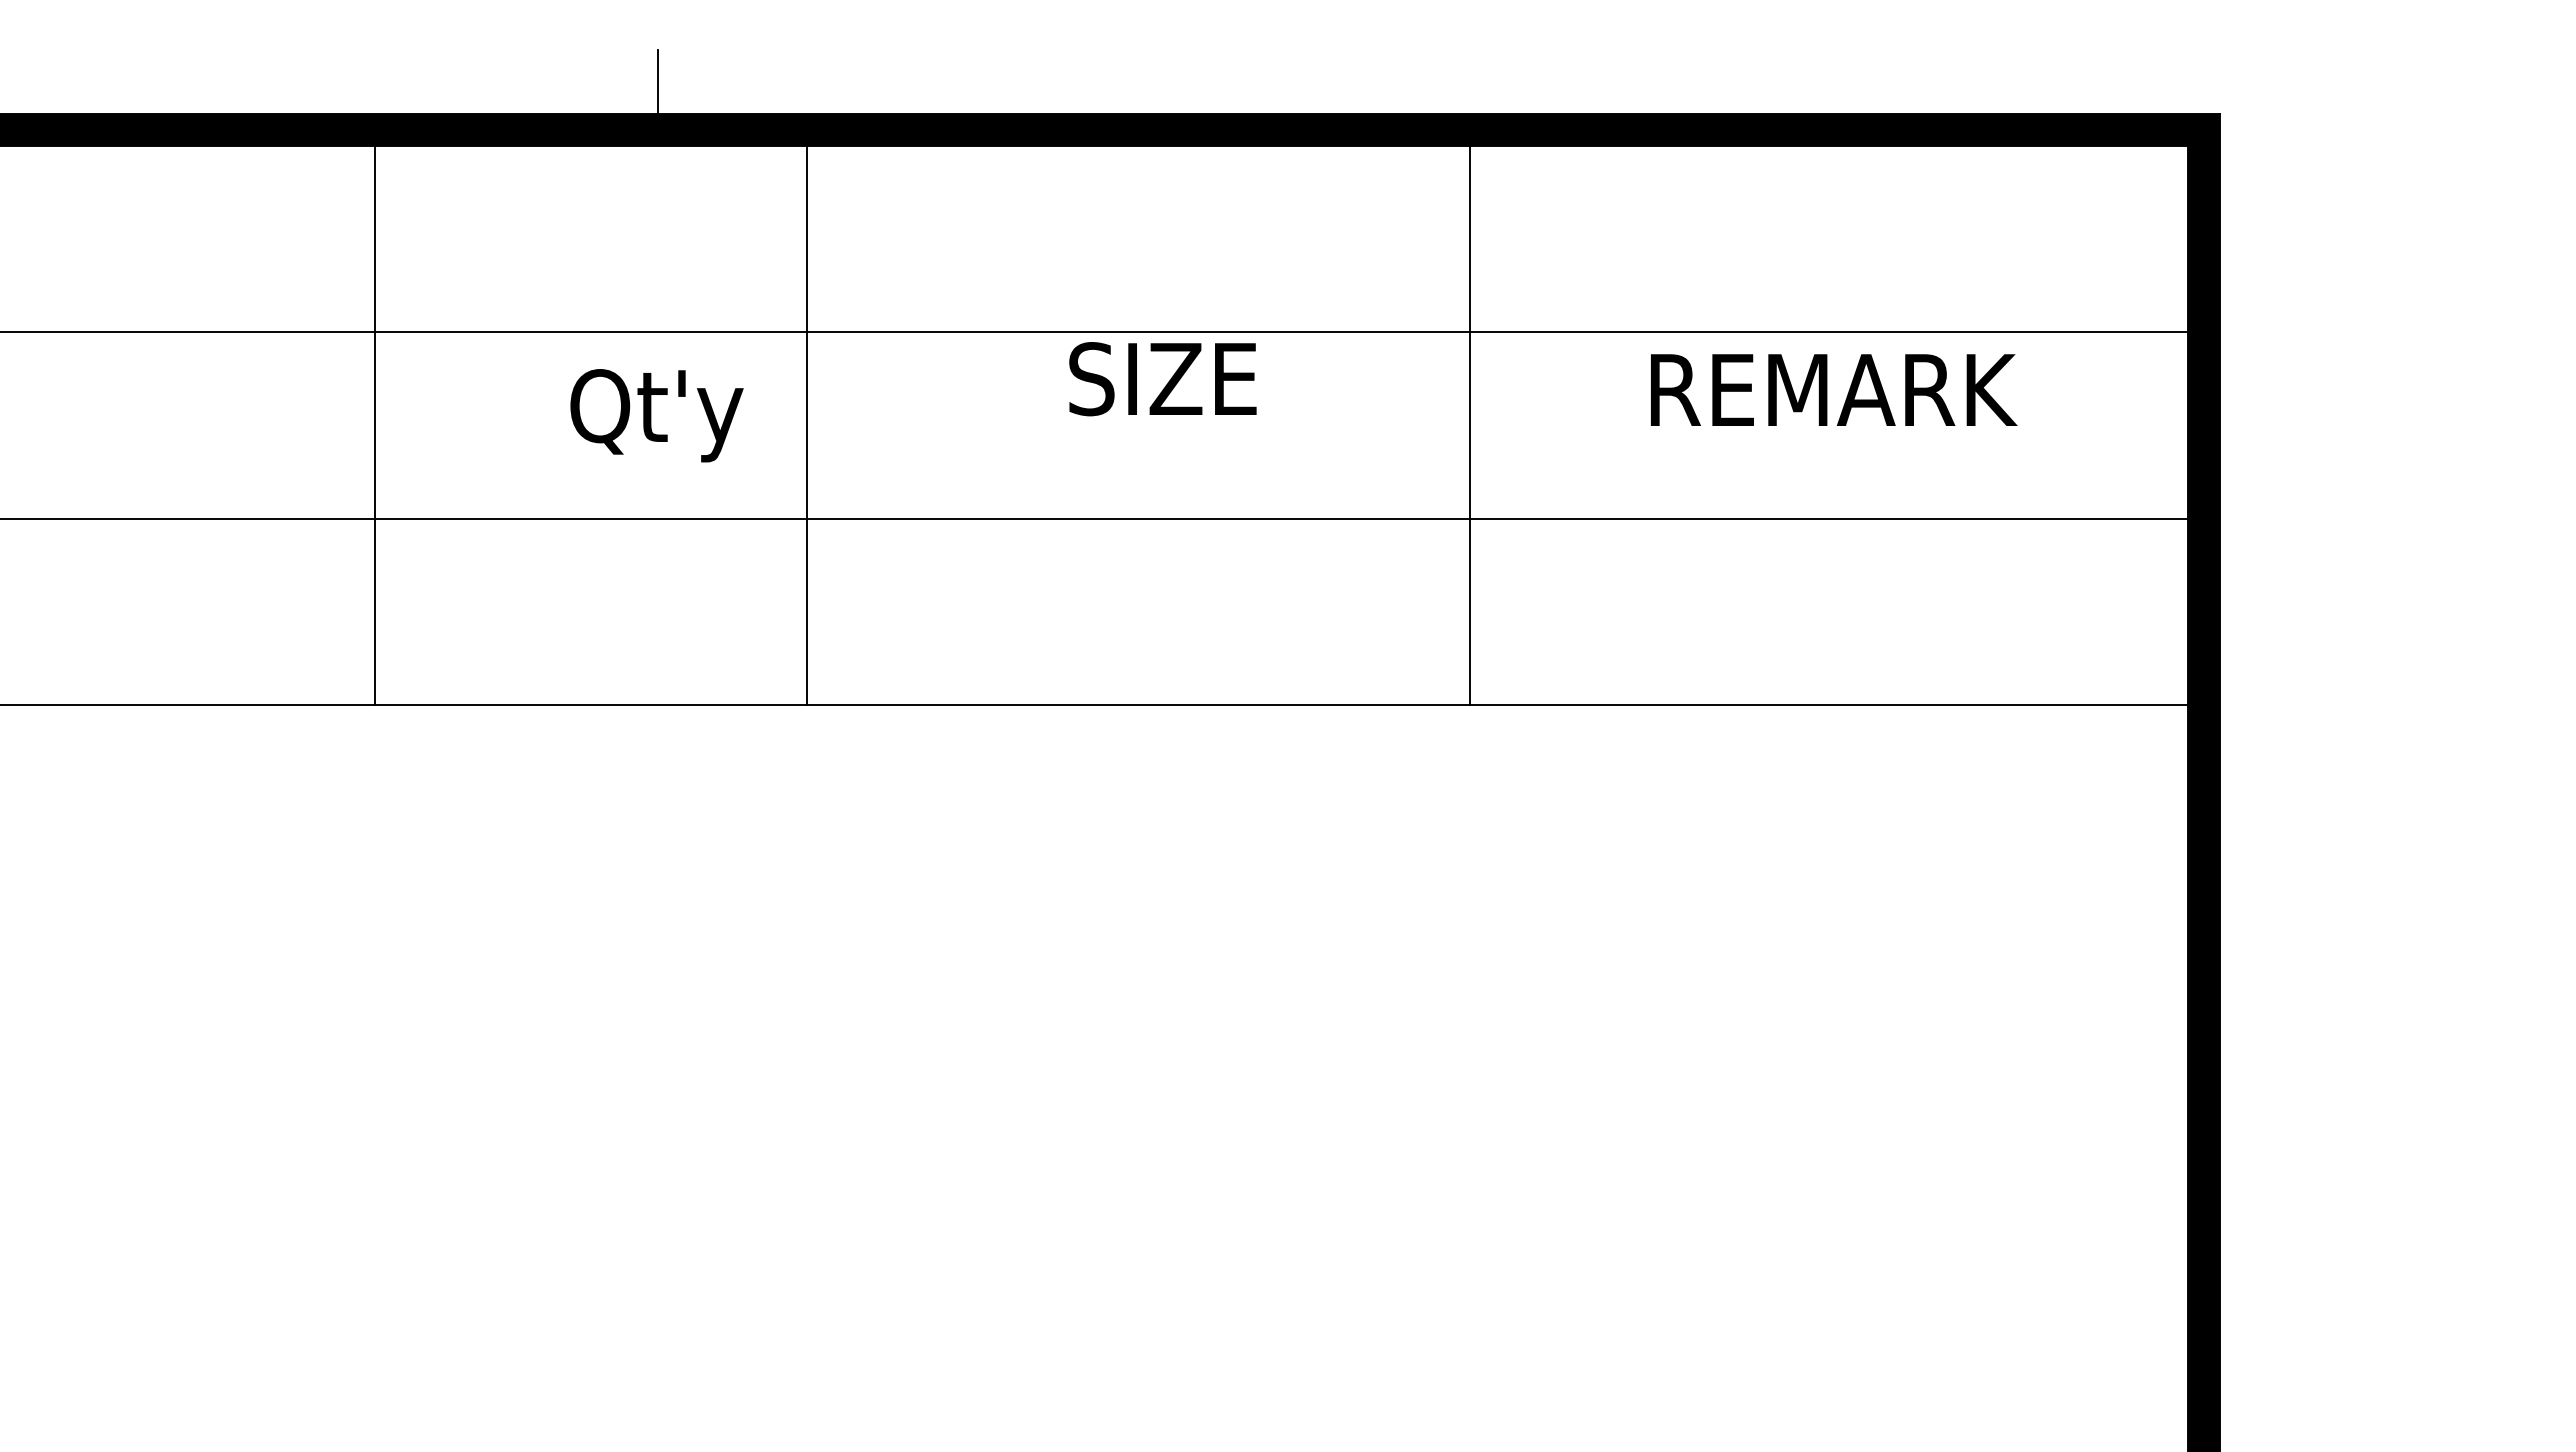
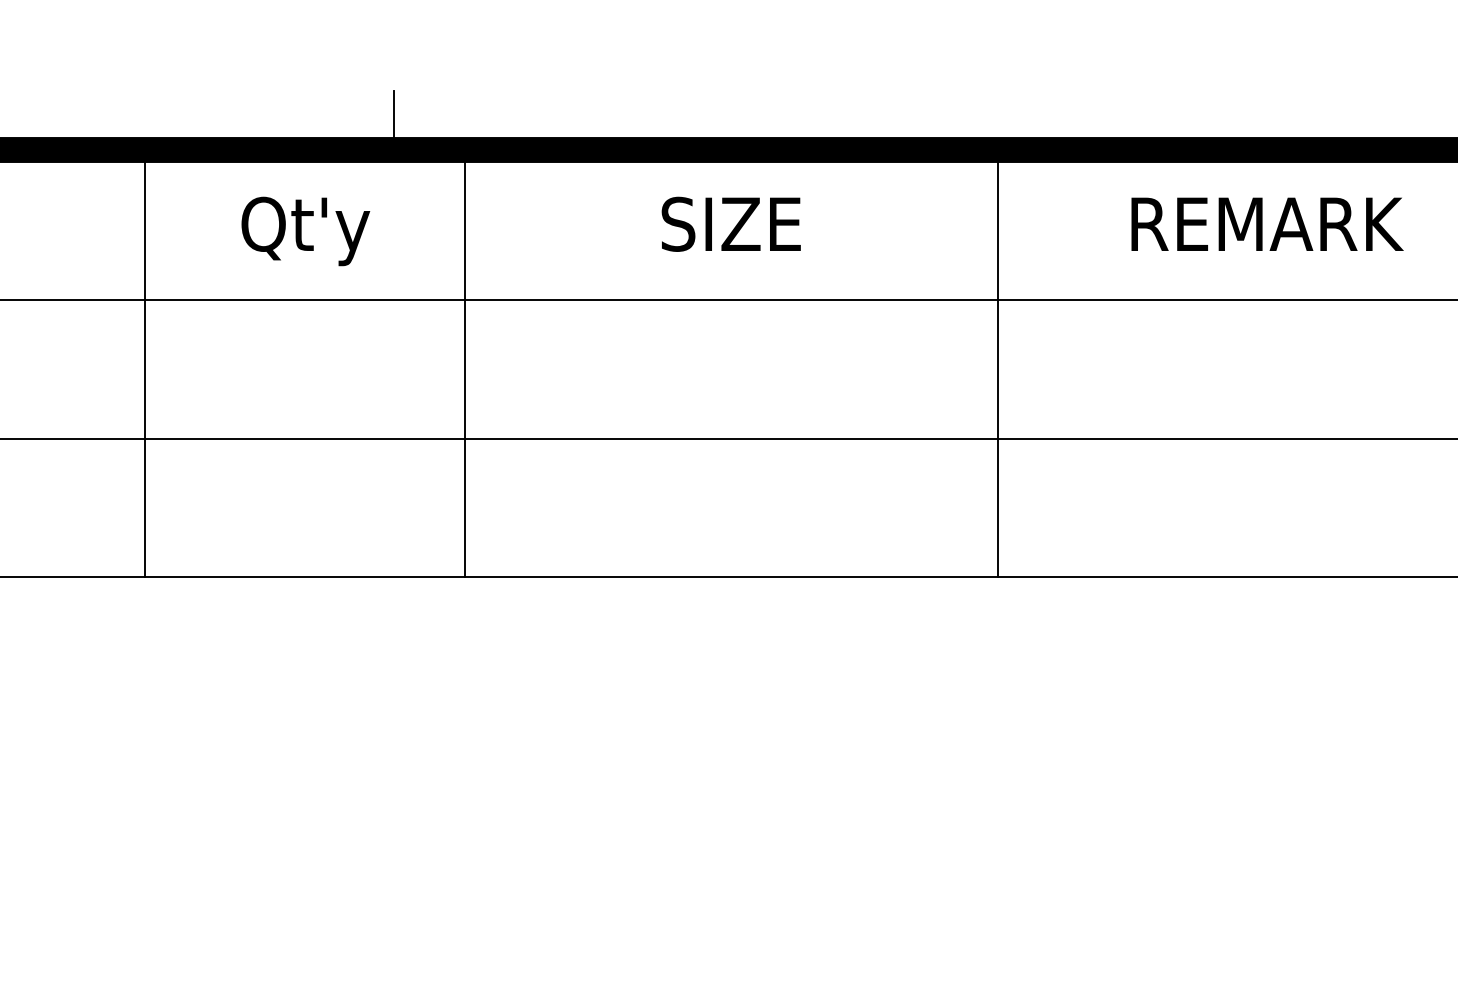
text: (1162, 379) -> (730, 224), moved
text: (1834, 389) -> (1267, 223), moved
text: (656, 415) -> (305, 231), moved
line: (374, 425) -> (145, 369), moved
line: (807, 425) -> (465, 369), moved

